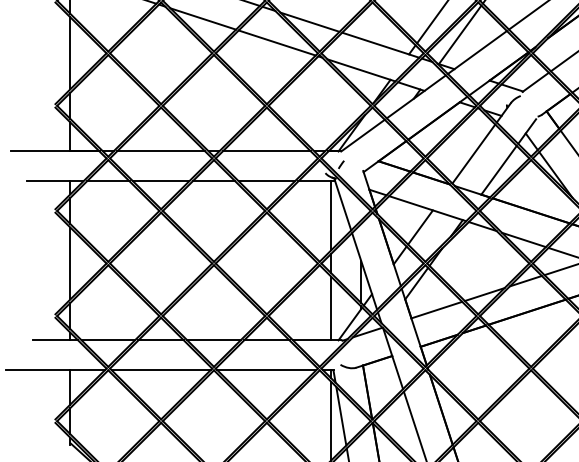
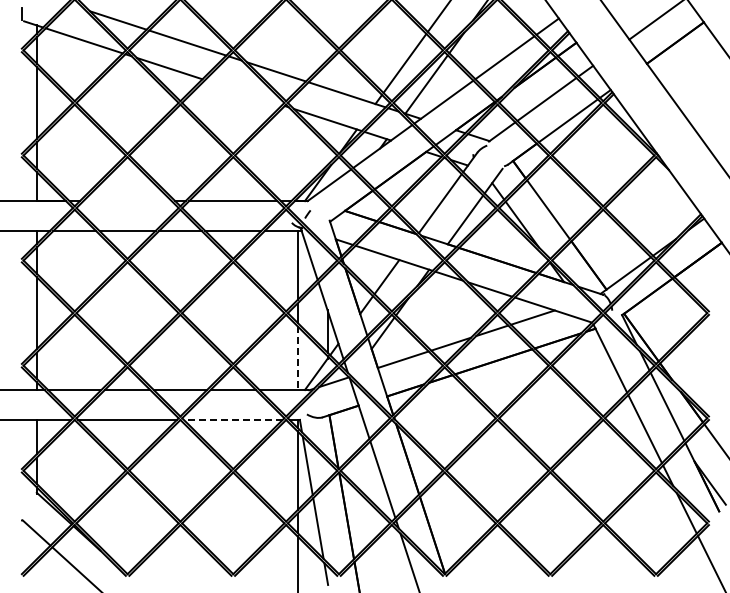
line: (277, 42) -> (243, 92), removed
line: (161, 151) -> (127, 201), removed
line: (331, 308) -> (297, 358), solid -> dashed
line: (266, 369) -> (232, 419), solid -> dashed

